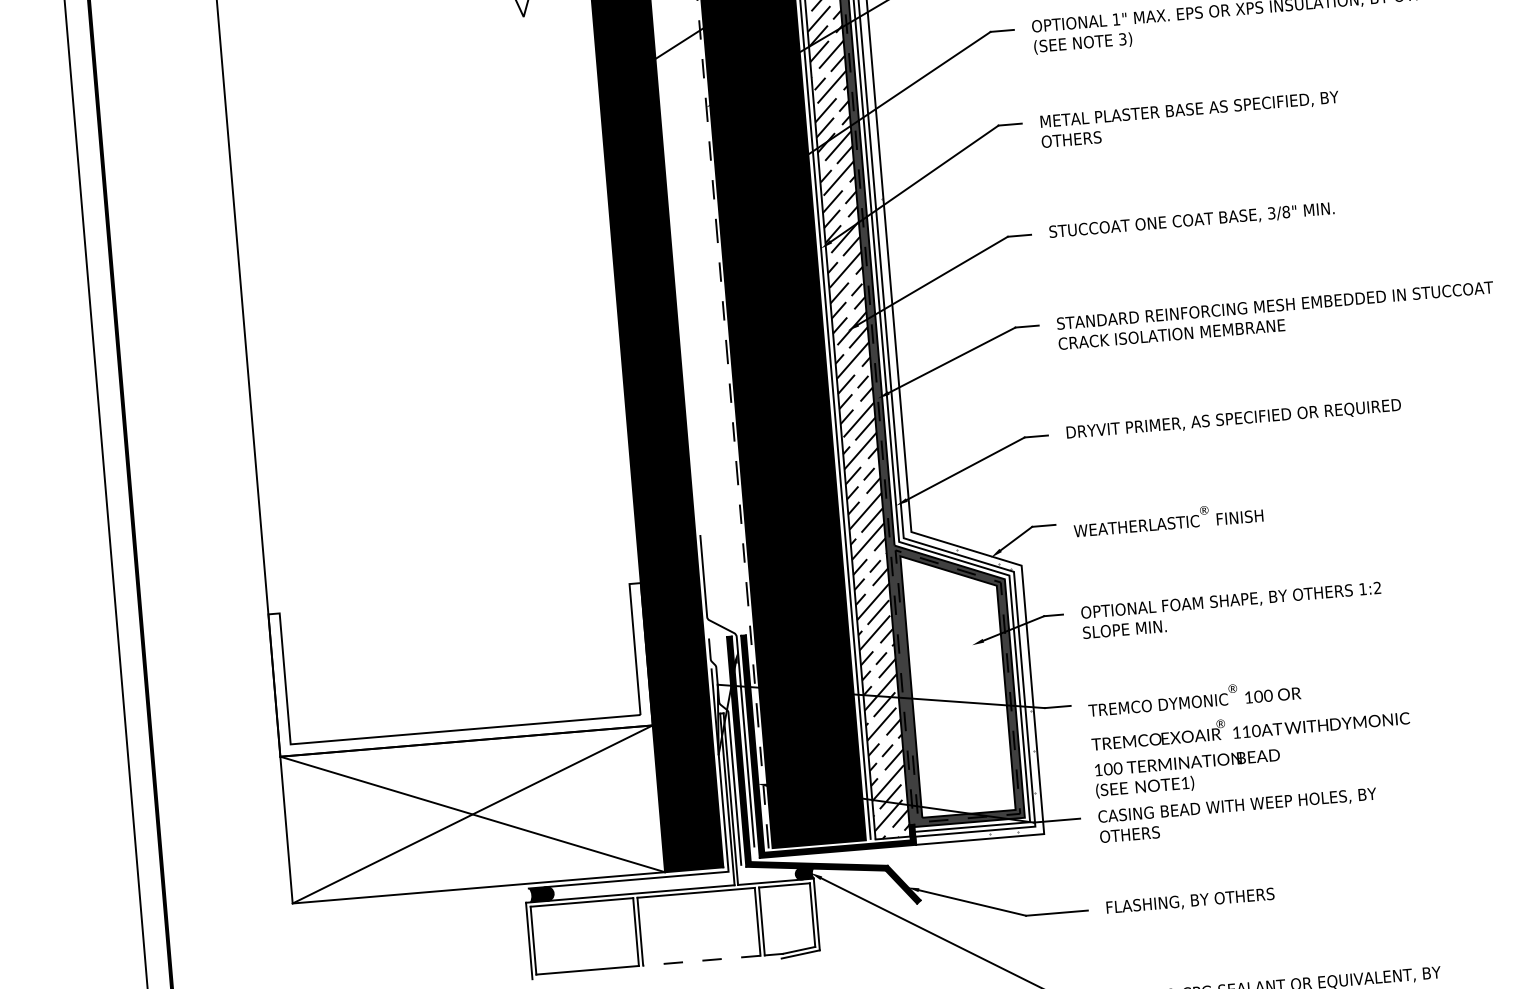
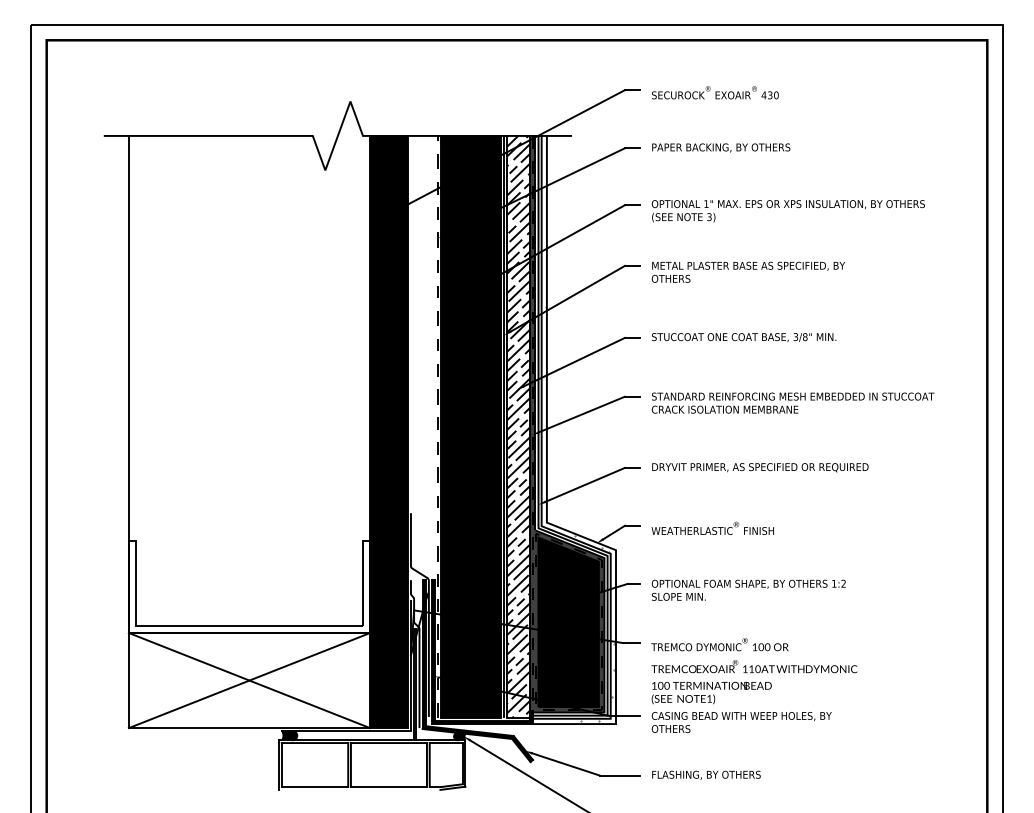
fill: (957, 681) -> (568, 621), added
line: (701, 961) -> (388, 787), dashed -> solid

